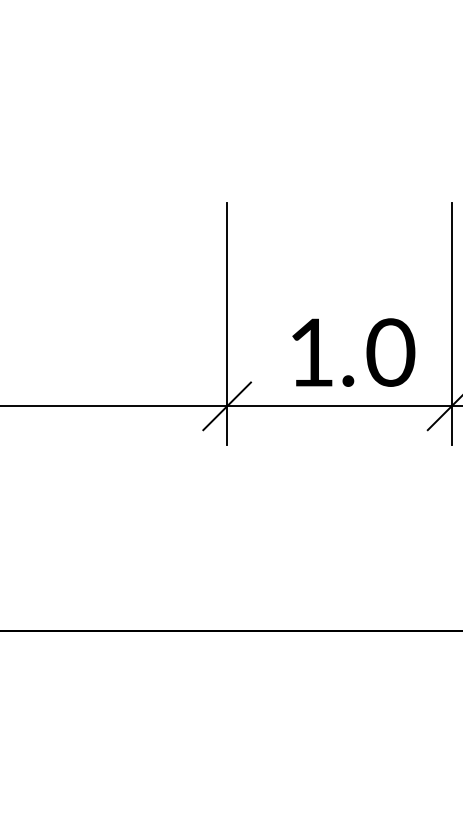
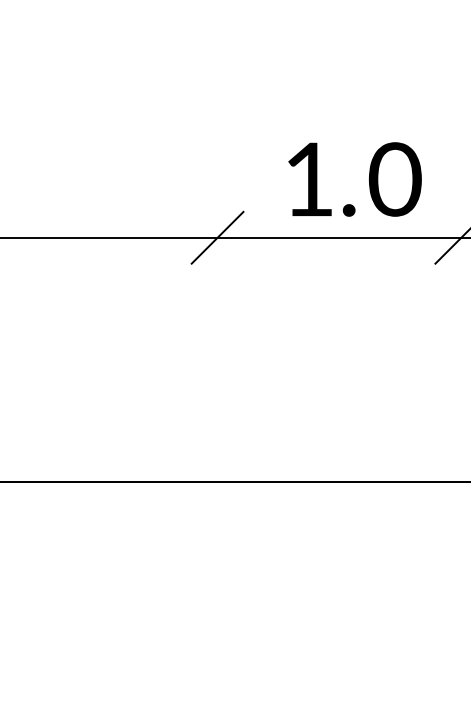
line: (227, 323) -> (217, 147), removed
line: (451, 323) -> (461, 147), removed

